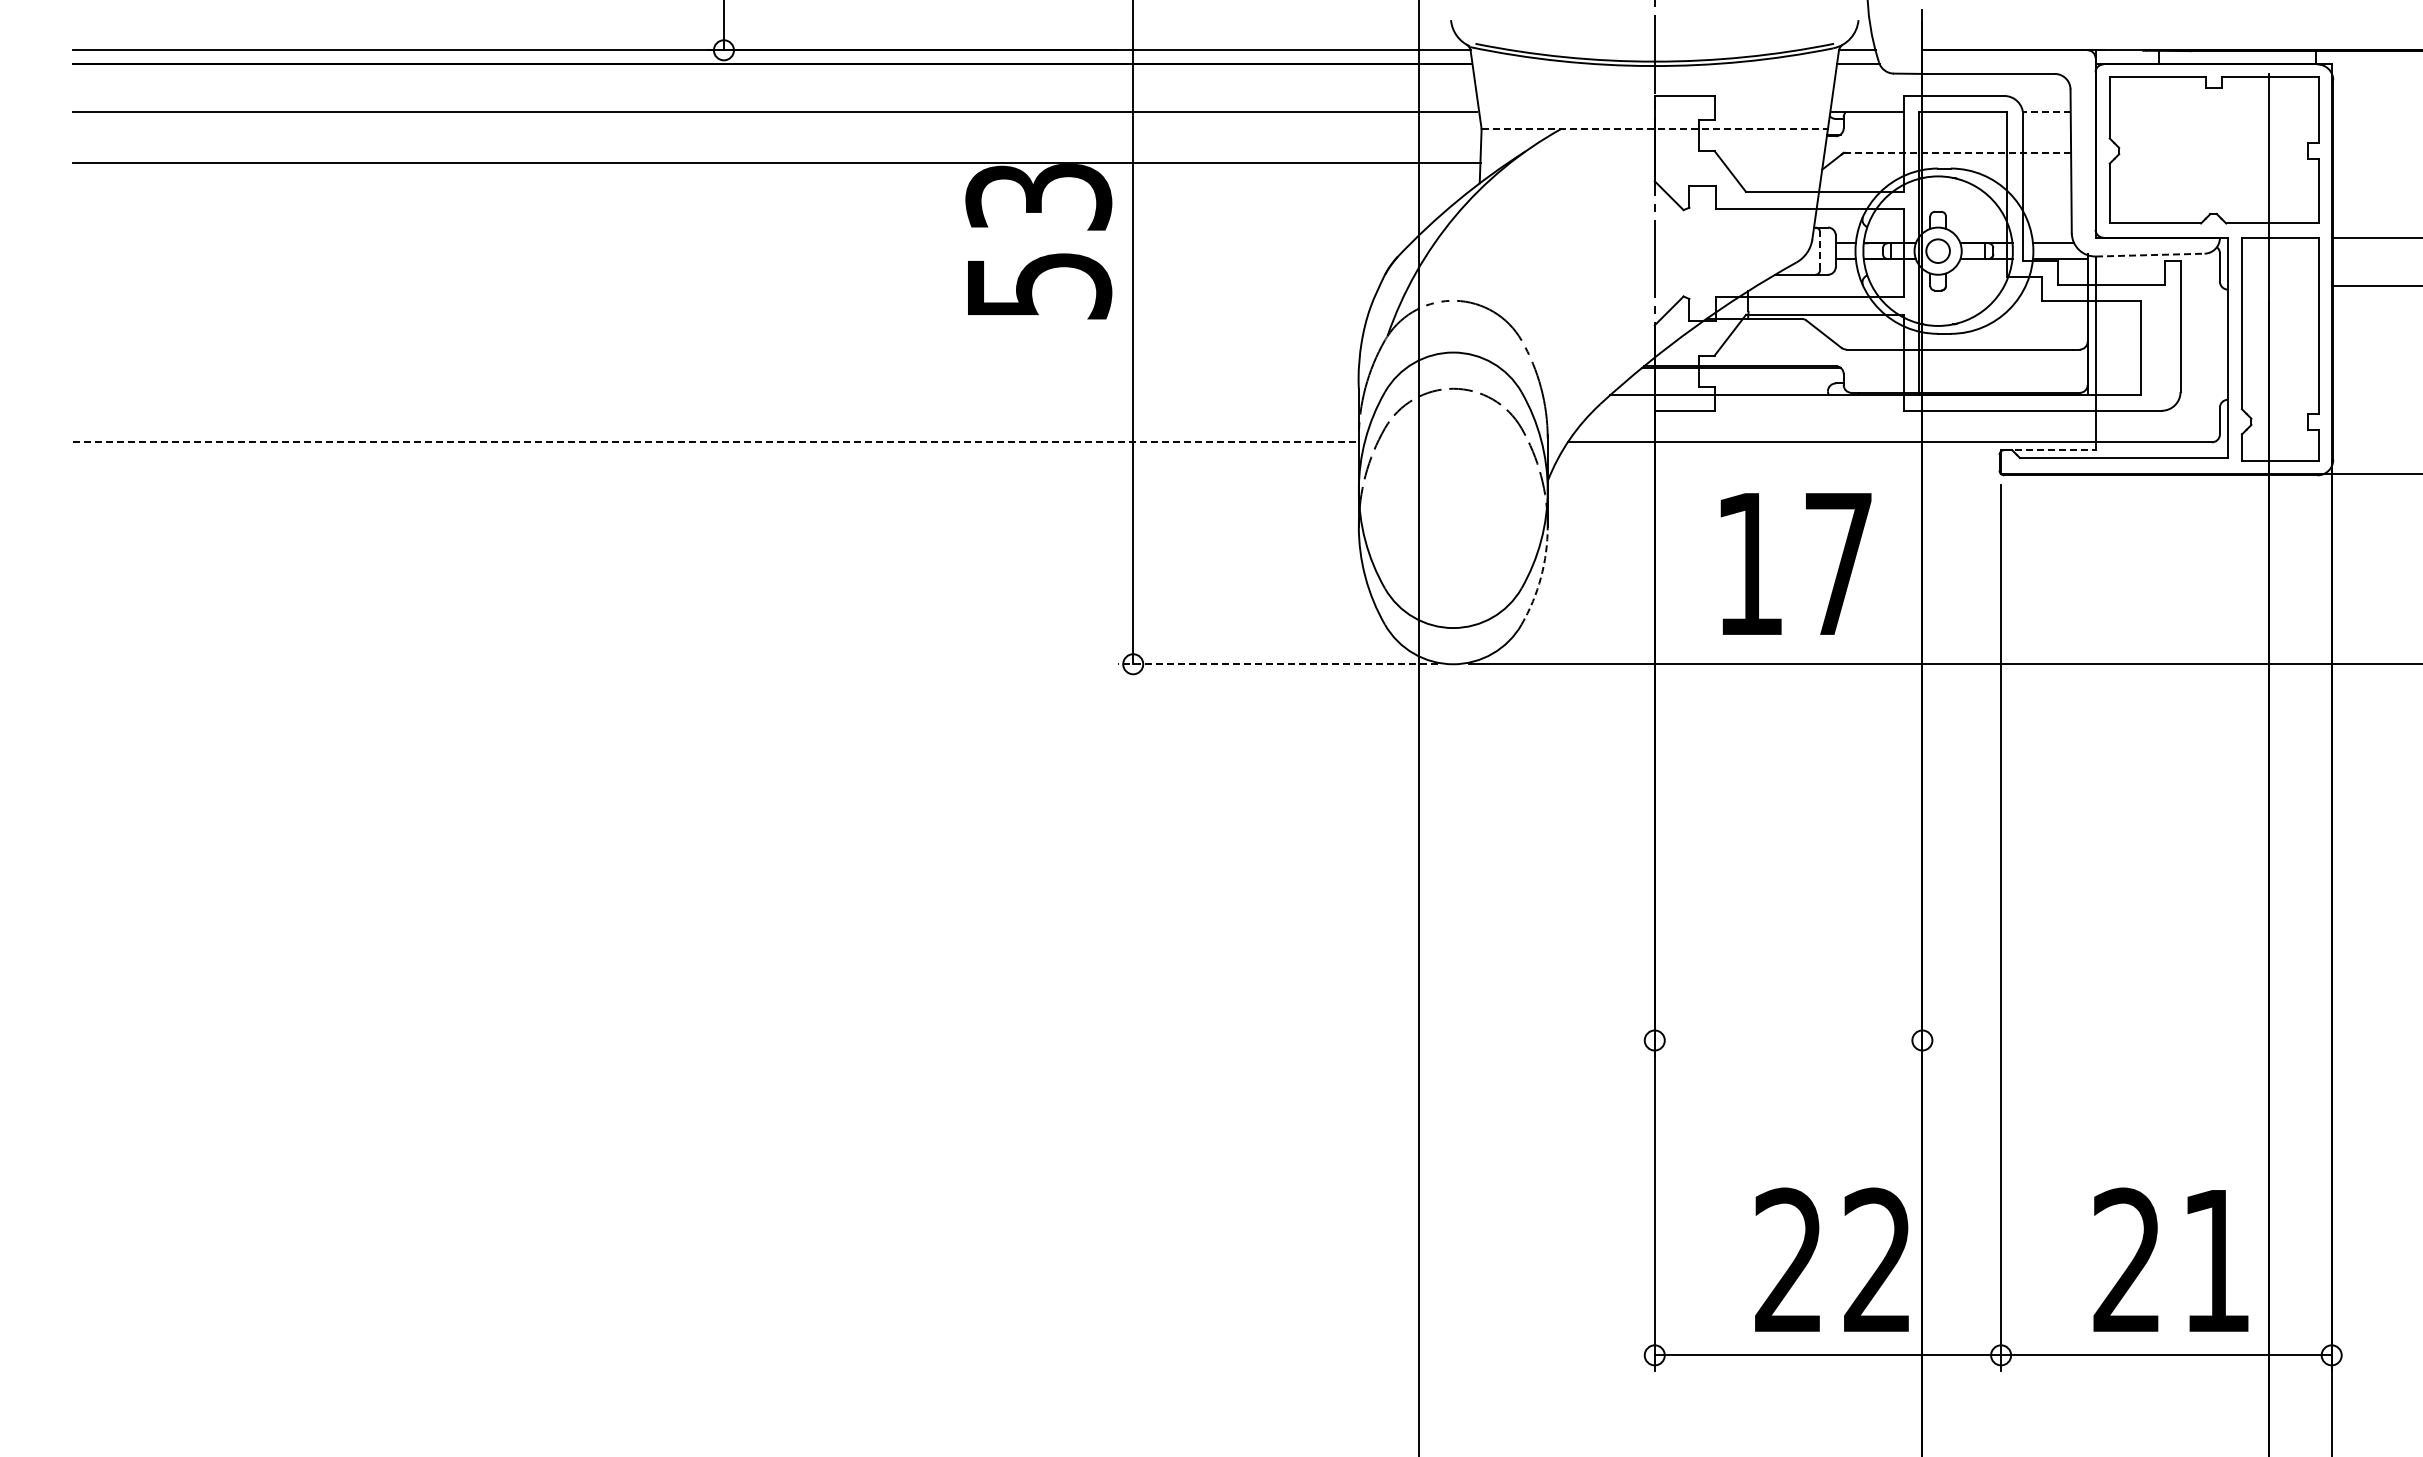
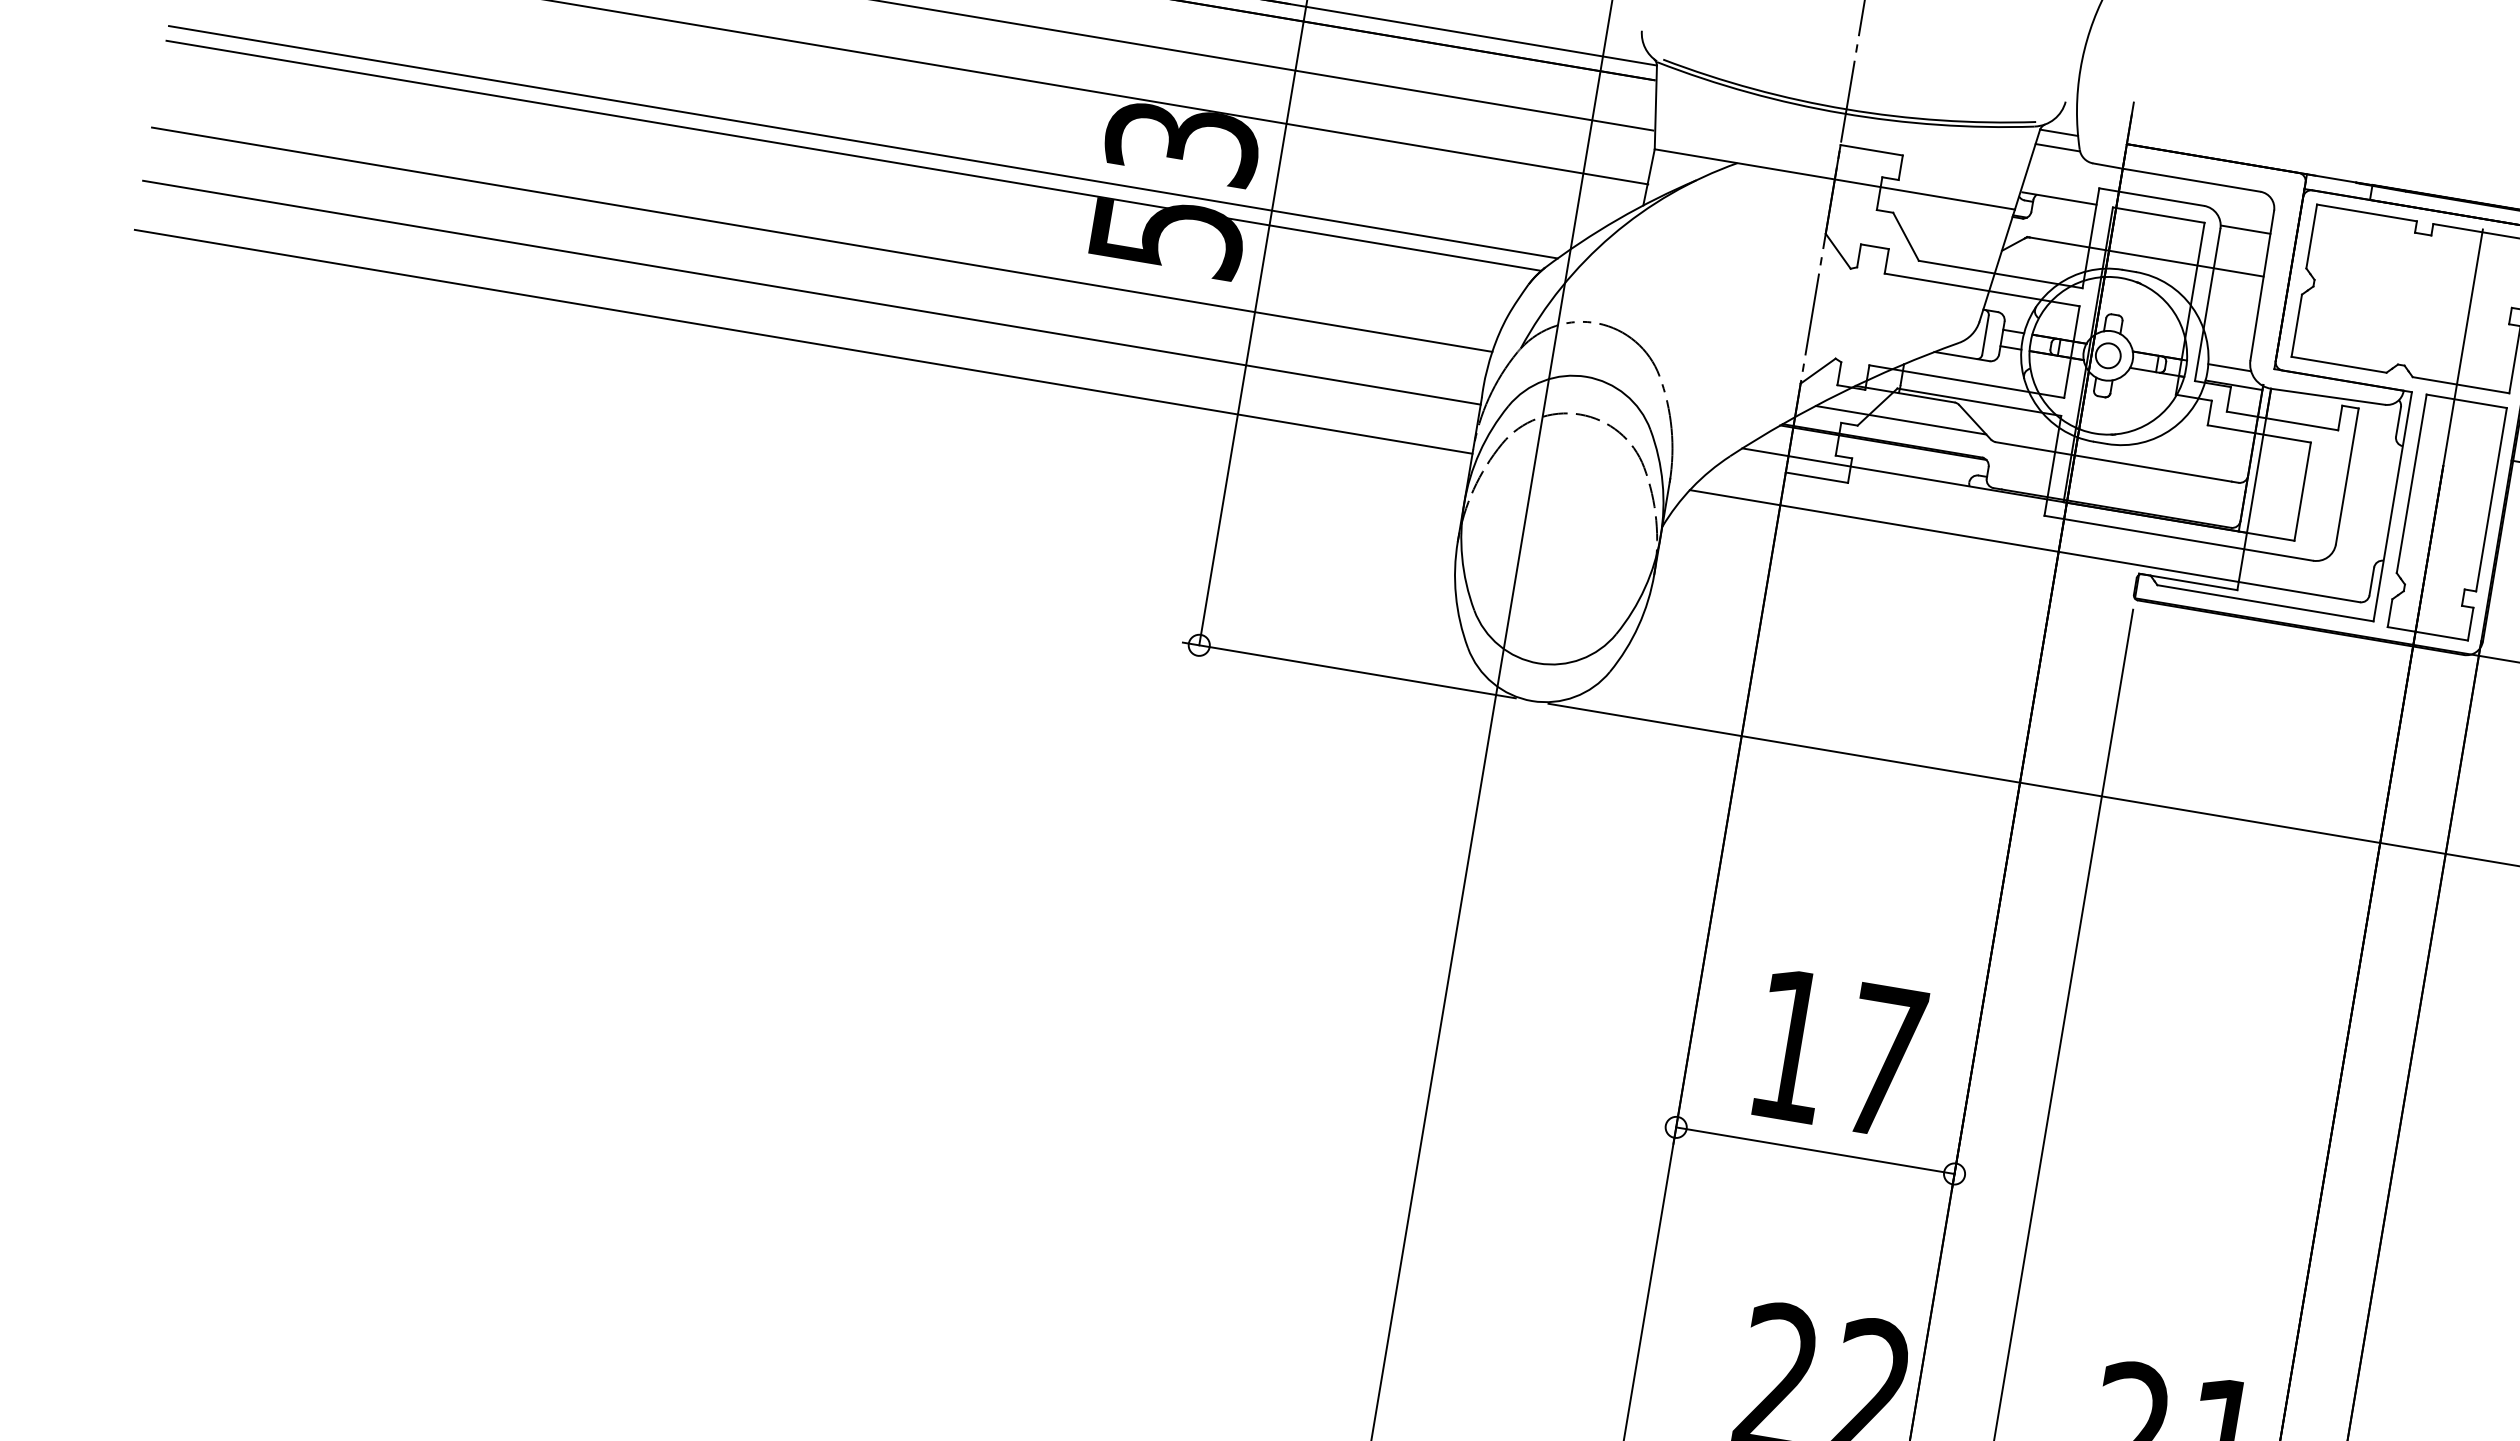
line: (2046, 111) -> (2245, 229), dashed -> solid
line: (1655, 129) -> (1835, 180), dashed -> solid
line: (1958, 152) -> (2146, 256), dashed -> solid
line: (739, 246) -> (862, 142), added
line: (1820, 251) -> (1985, 335), dashed -> solid
line: (2150, 255) -> (2328, 397), dashed -> solid
line: (733, 260) -> (853, 155), added
line: (716, 343) -> (821, 239), added
line: (1754, 343) -> (1901, 419), added
line: (715, 395) -> (811, 293), added
line: (716, 442) -> (804, 342), dashed -> solid
line: (2049, 450) -> (2189, 582), dashed -> solid
text: (1795, 563) -> (1839, 1053), moved
arc: (1541, 577) -> (1638, 626), dashed -> solid
line: (1277, 664) -> (1349, 670), dashed -> solid
line: (1788, 1040) -> (1815, 1150), added

